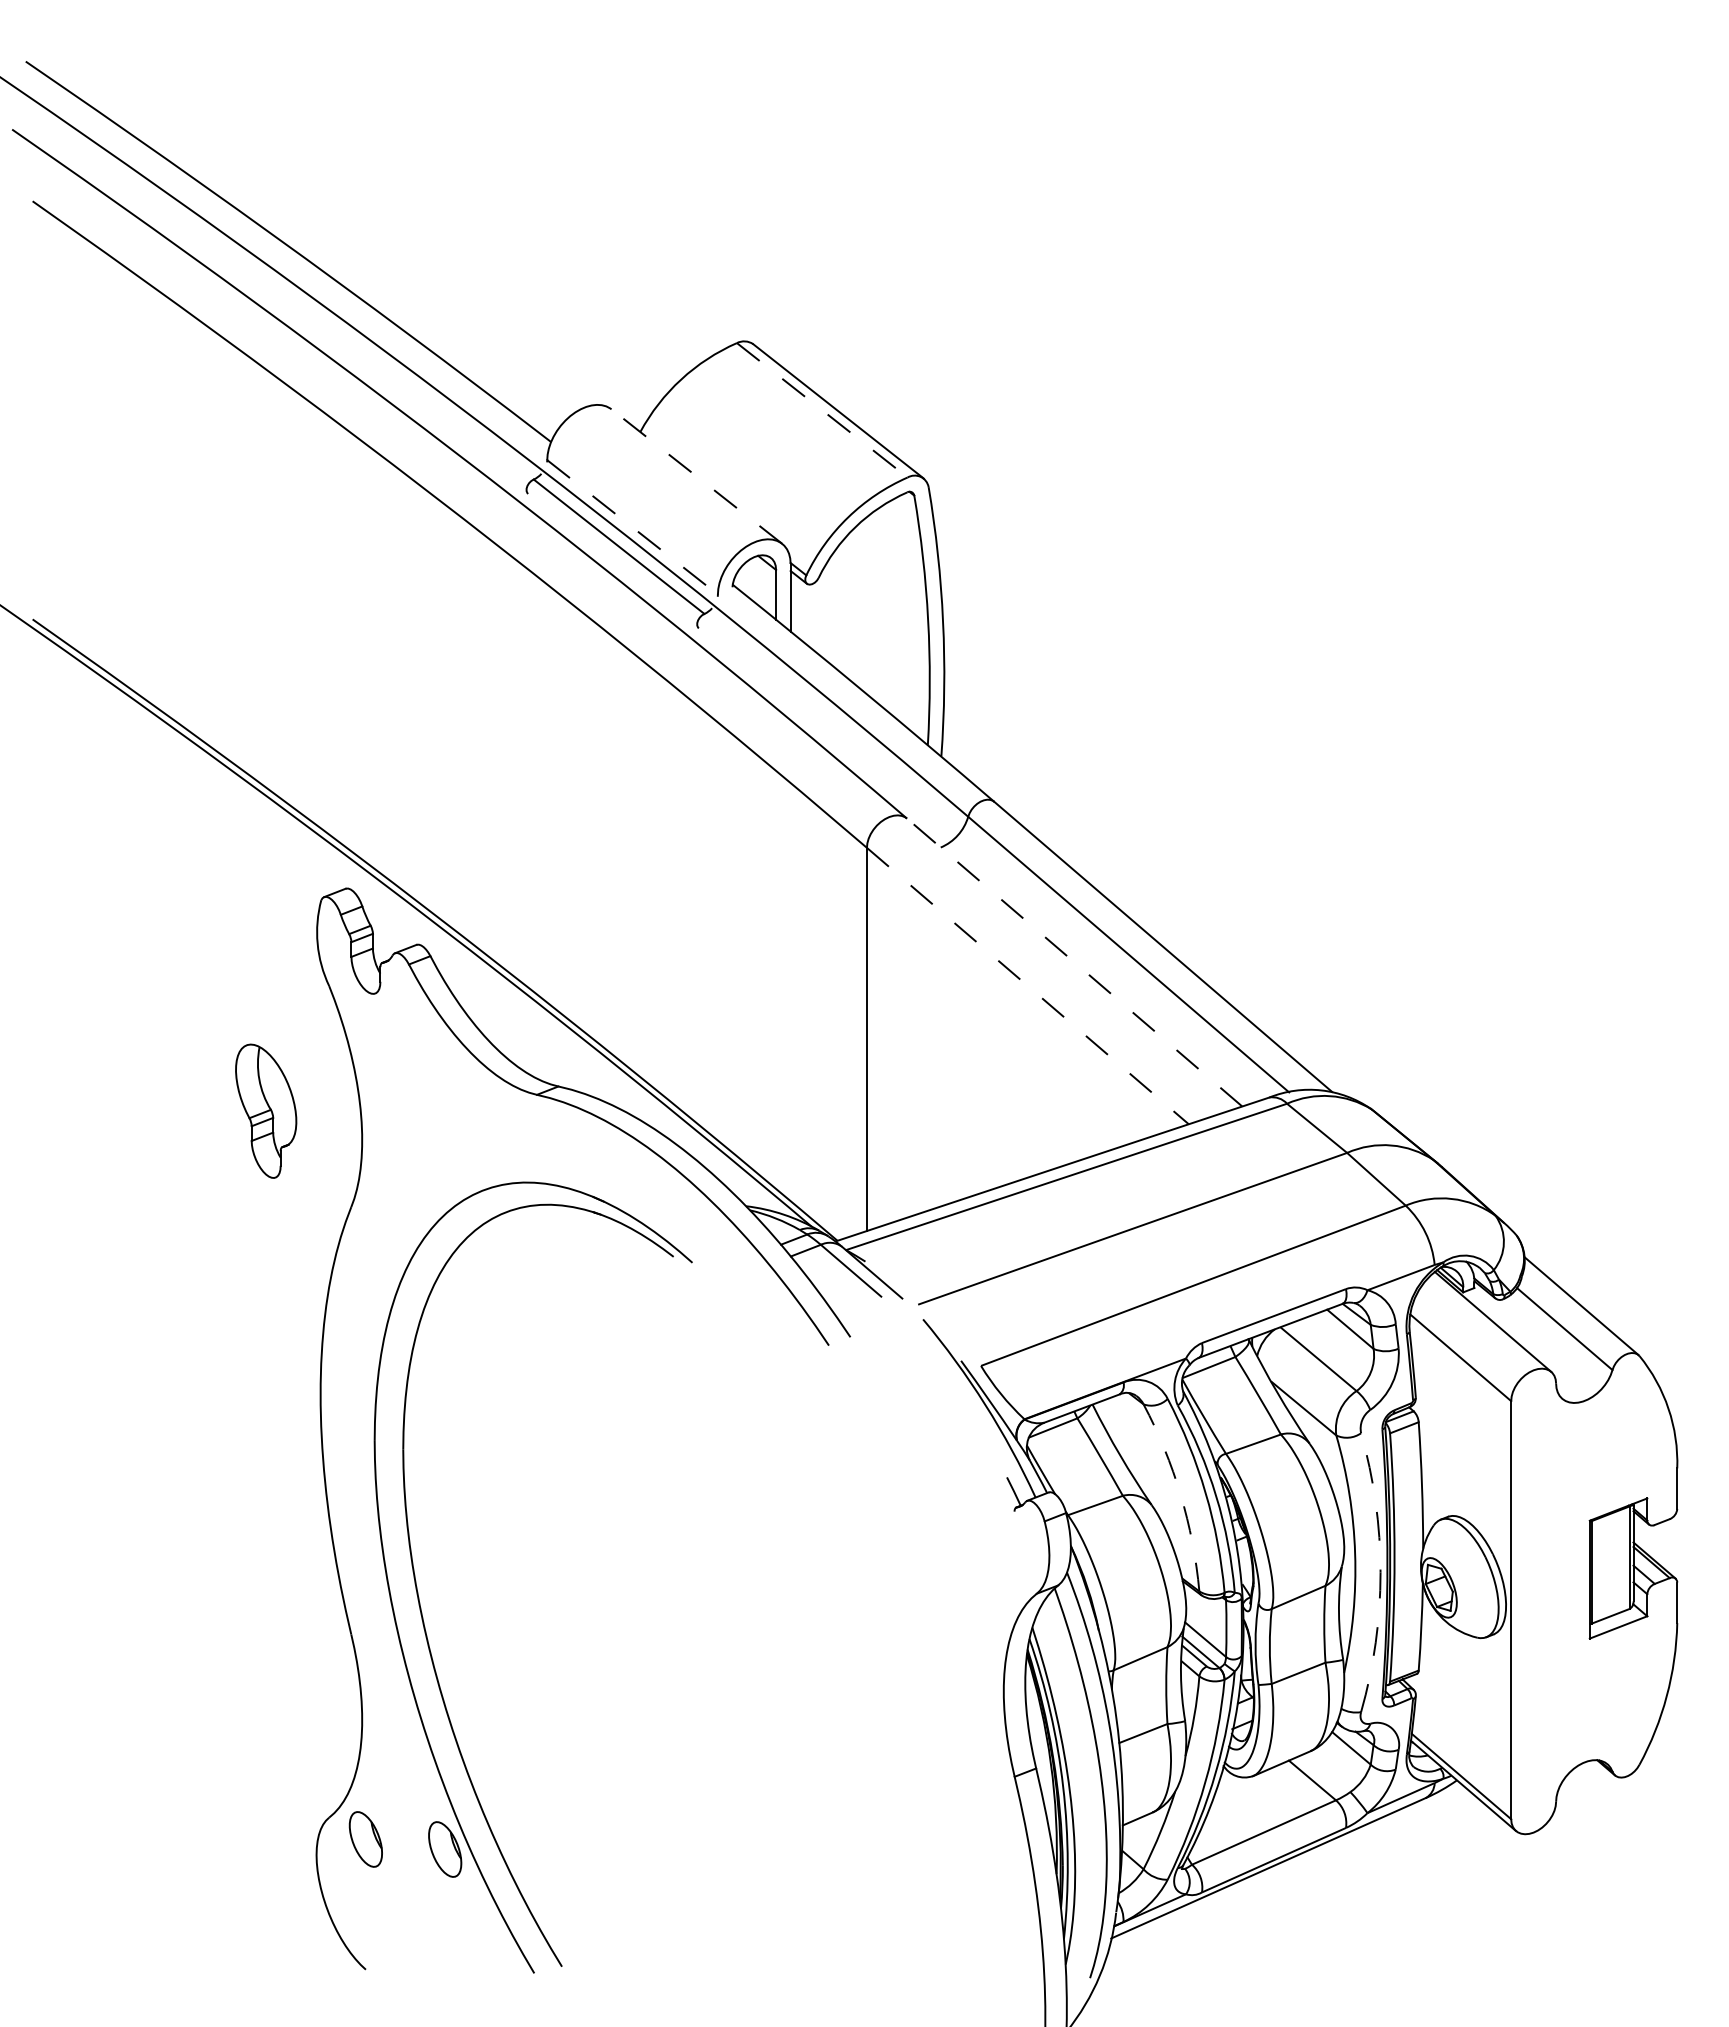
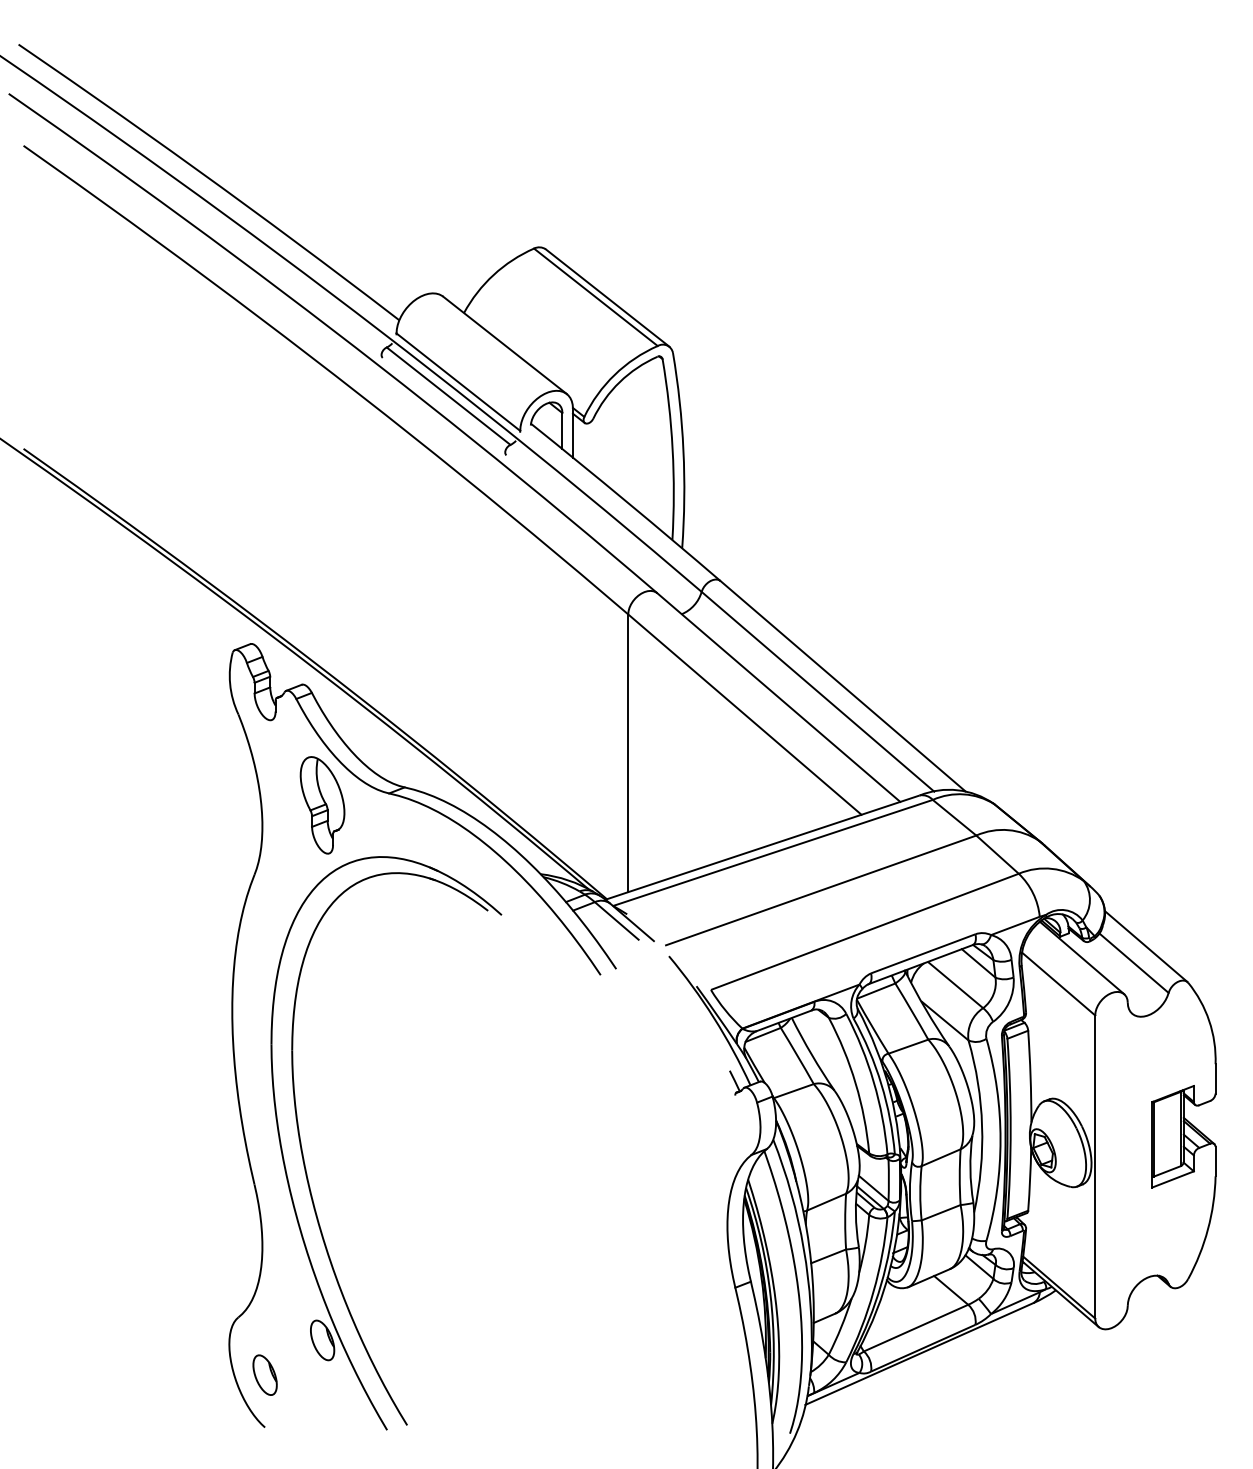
line: (822, 410) -> (596, 297), dashed -> solid
line: (696, 476) -> (504, 345), dashed -> solid
line: (632, 527) -> (458, 382), dashed -> solid
line: (1074, 962) -> (778, 697), dashed -> solid
line: (1028, 986) -> (745, 714), dashed -> solid
part: (266, 1110) -> (322, 804), moved
arc: (1180, 1495) -> (855, 1083), dashed -> solid
arc: (1380, 1572) -> (1000, 1139), dashed -> solid
part: (365, 1839) -> (264, 1375), moved

